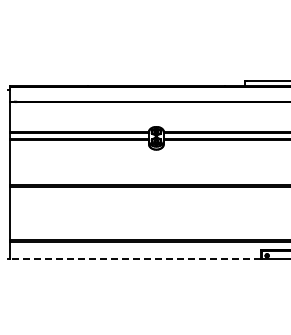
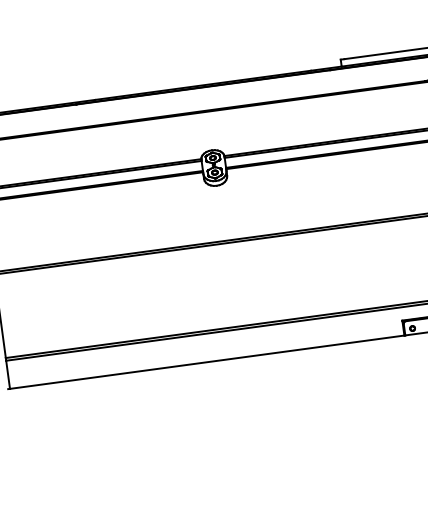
line: (135, 259) -> (207, 362), dashed -> solid

